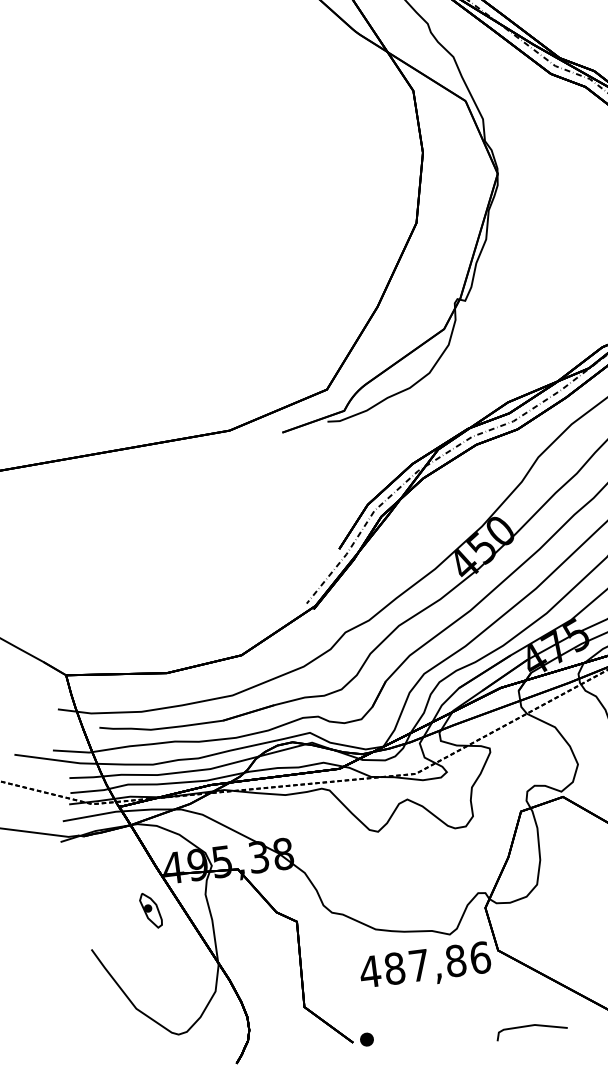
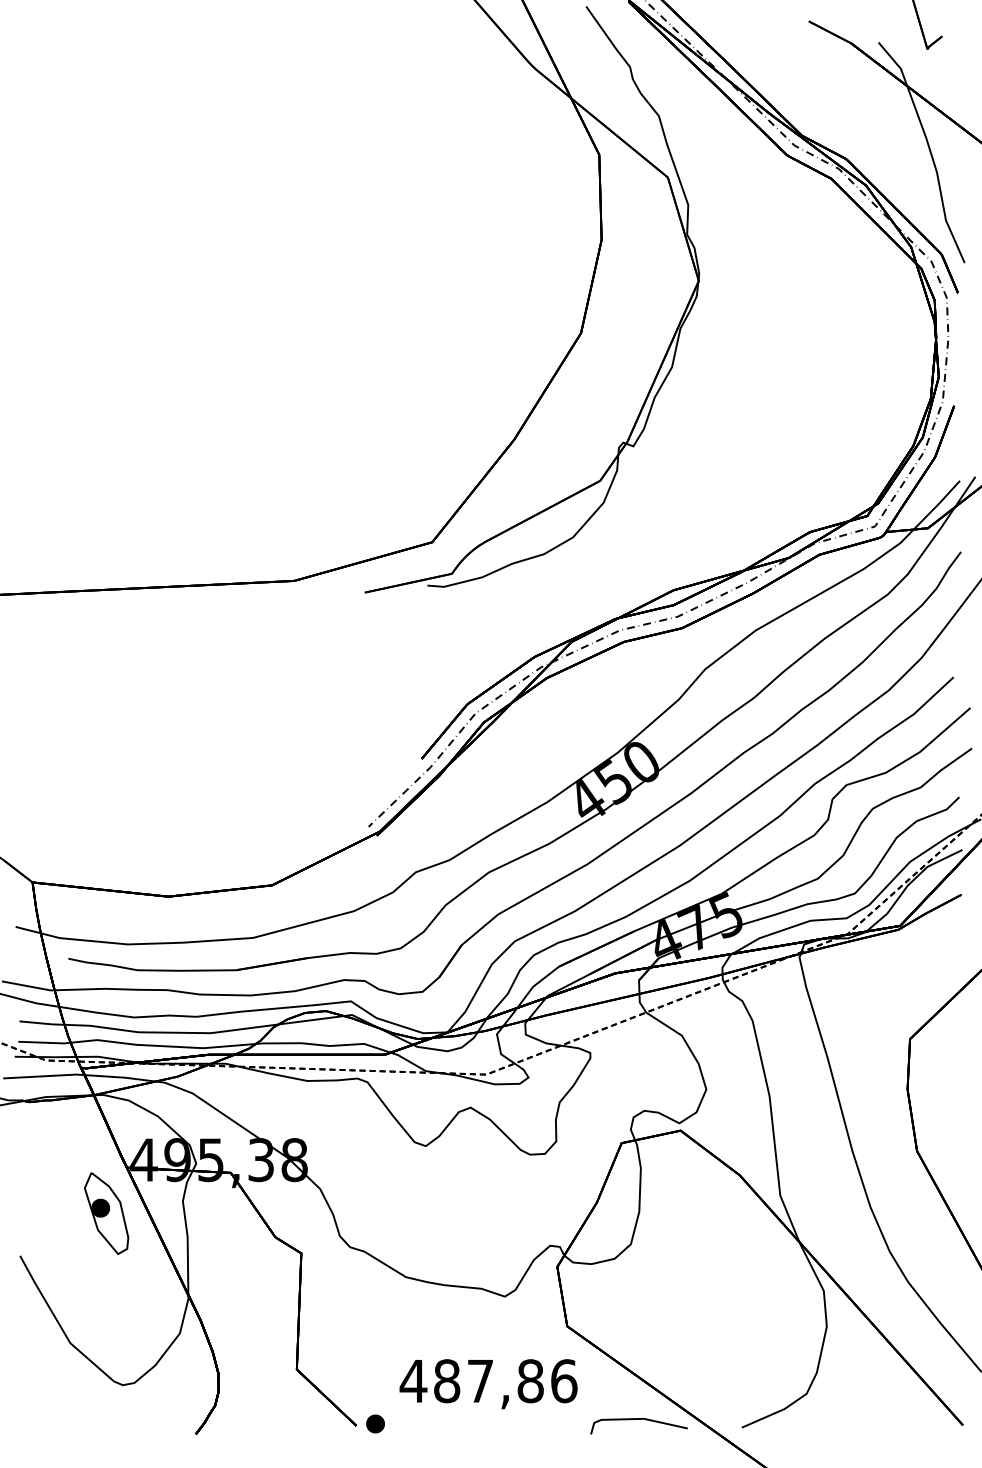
part: (150, 910) -> (106, 1213), size x1.67
text: (425, 967) -> (488, 1384), moved
line: (530, 1025) -> (638, 1419), moved

